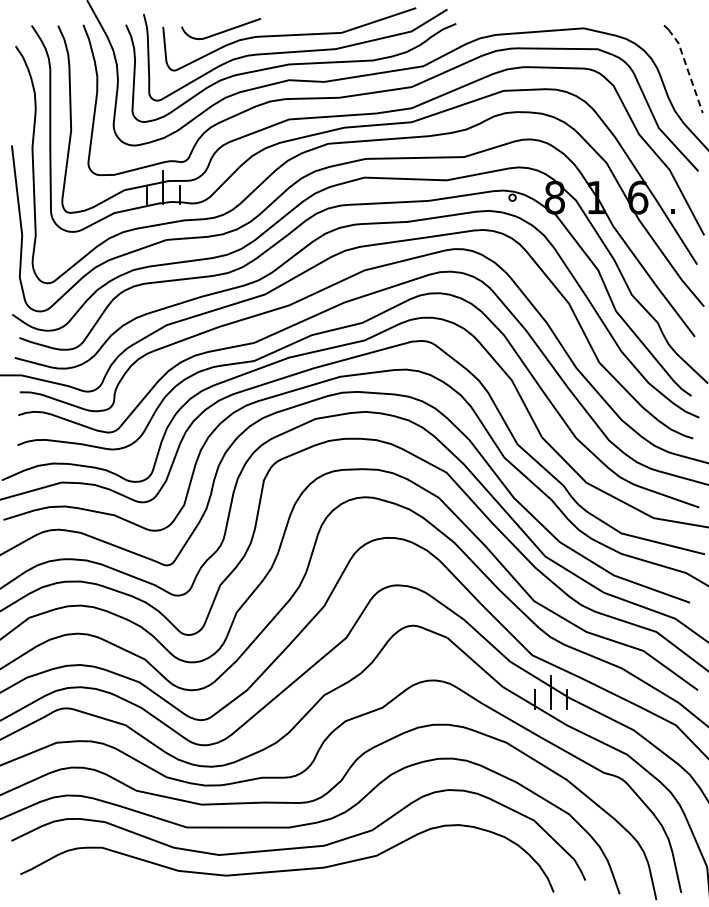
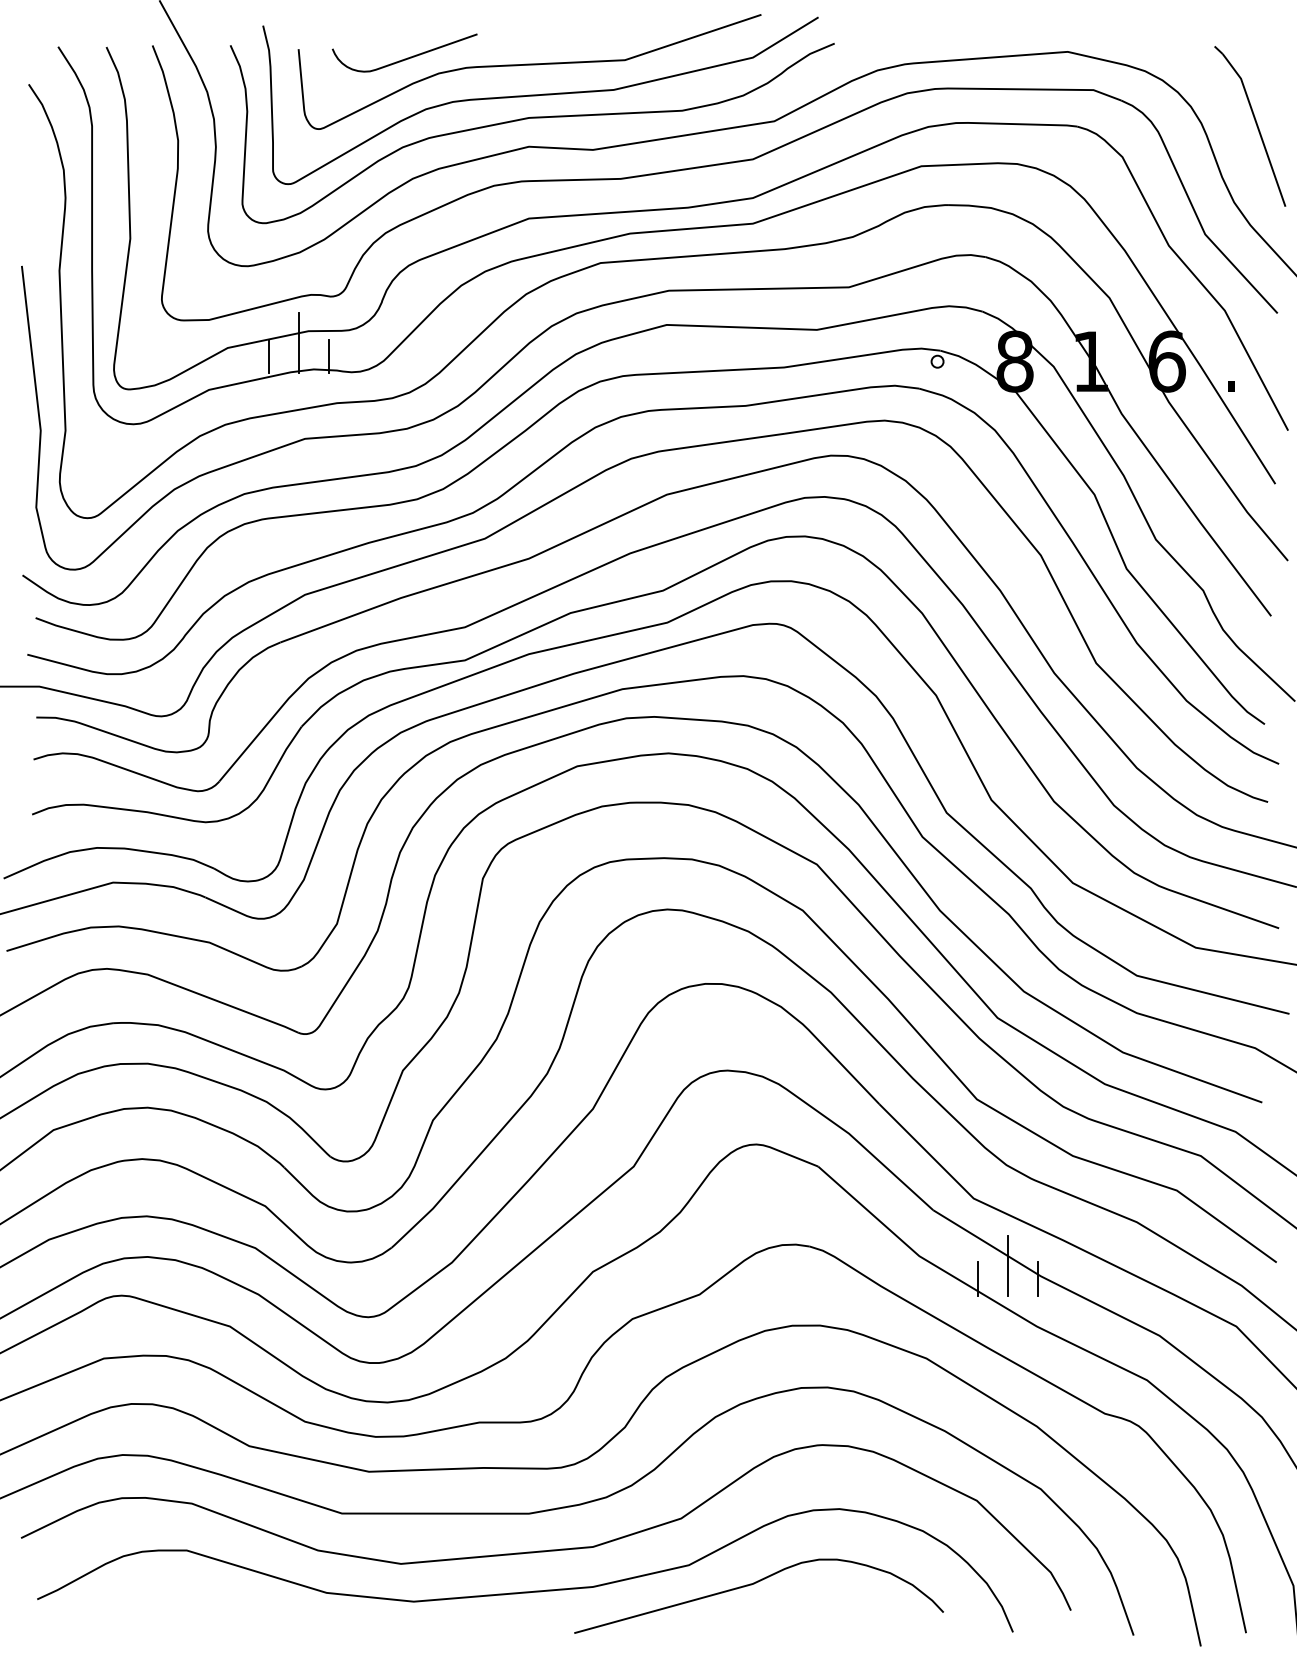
line: (687, 69) -> (1257, 127), dashed -> solid
curve: (413, 866) -> (756, 1584), added

